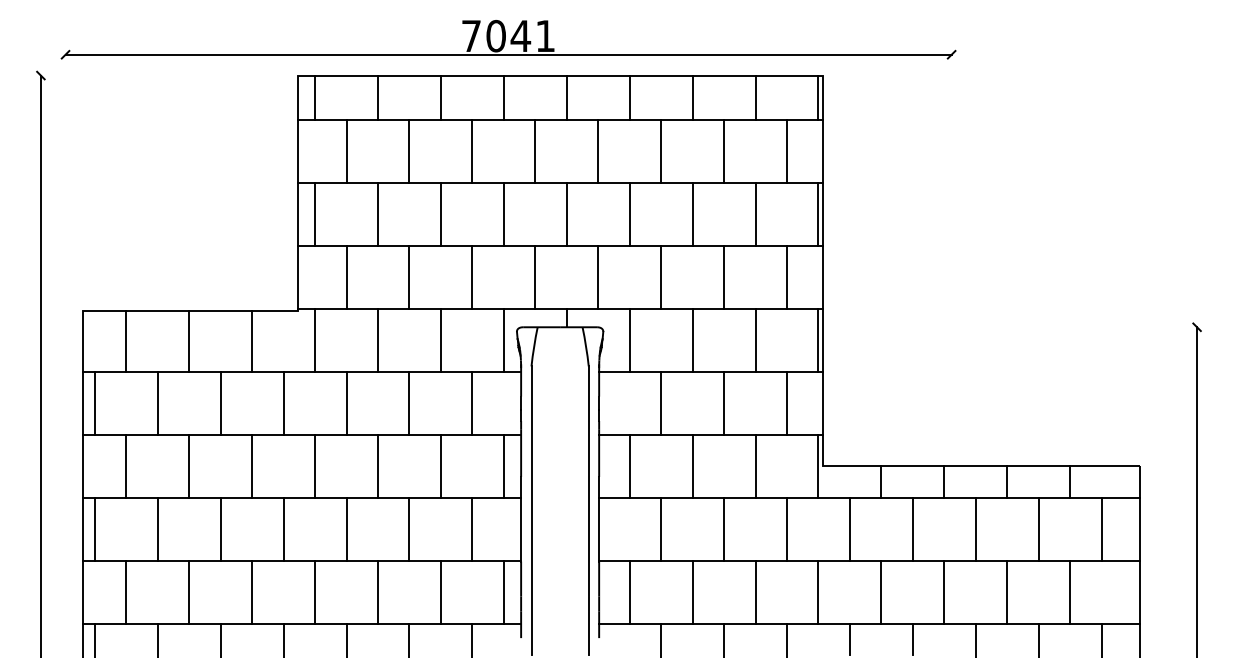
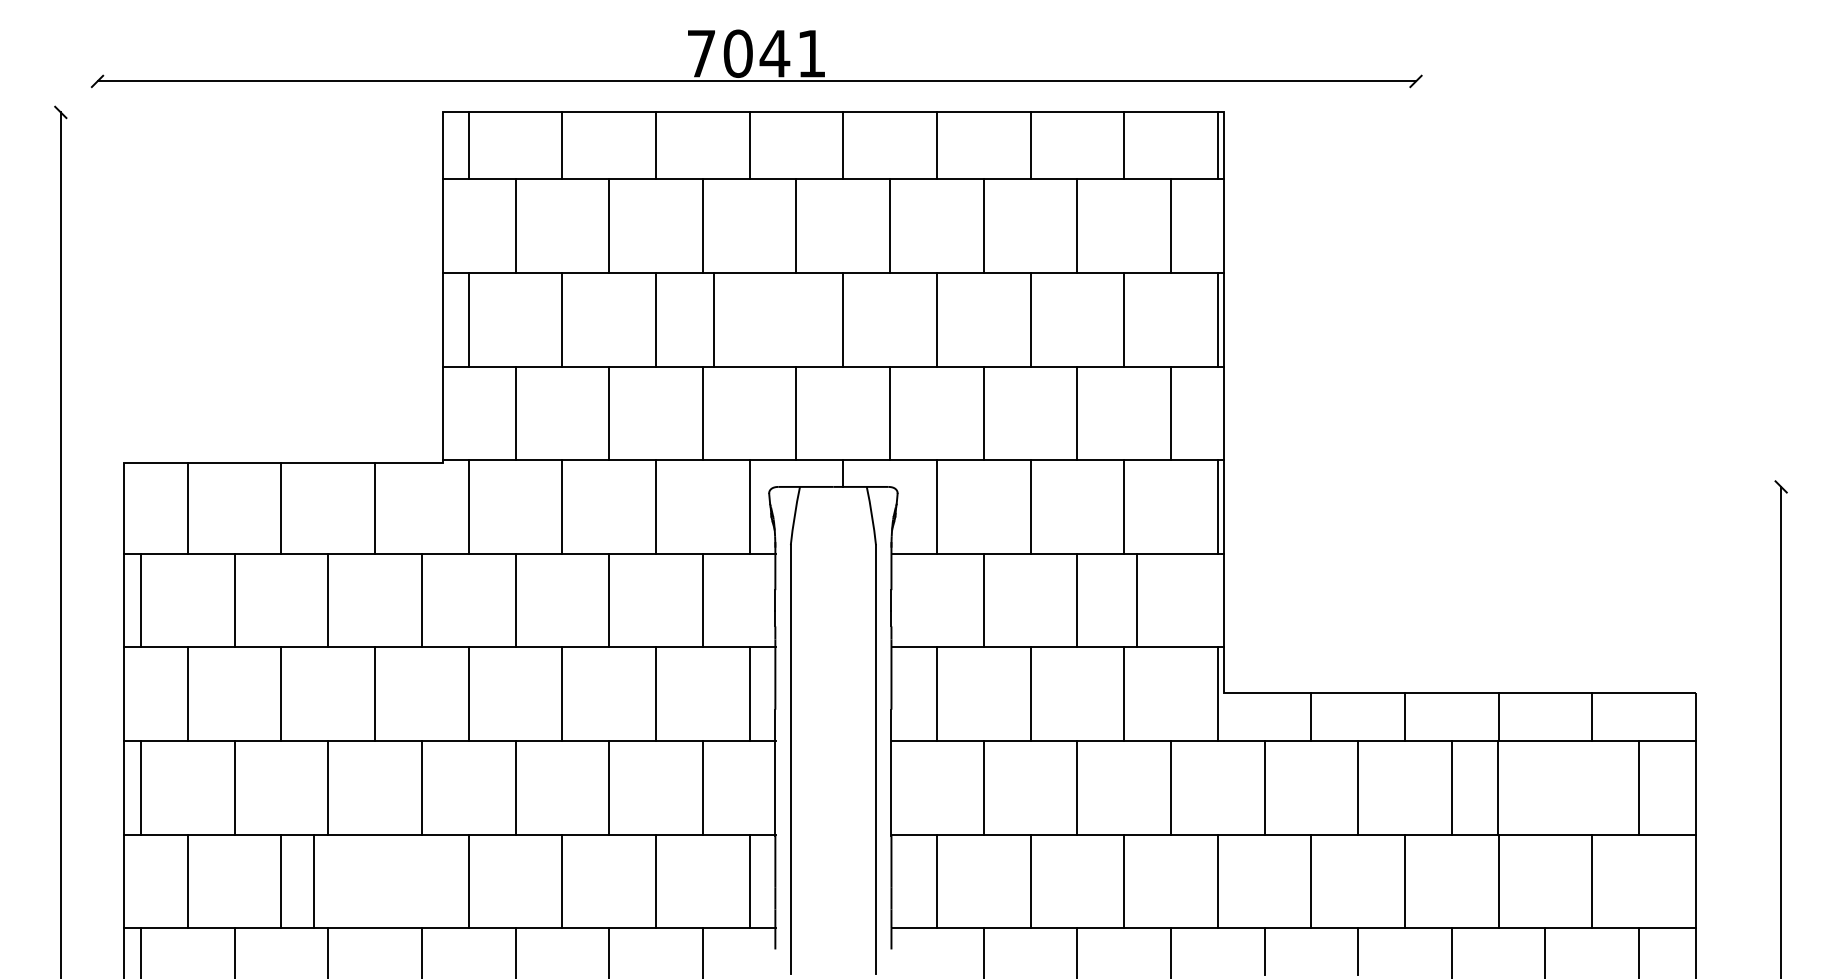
line: (503, 214) -> (713, 319), moved
line: (786, 403) -> (1136, 600), moved
line: (1038, 529) -> (1497, 787), moved
line: (252, 591) -> (314, 880), moved

